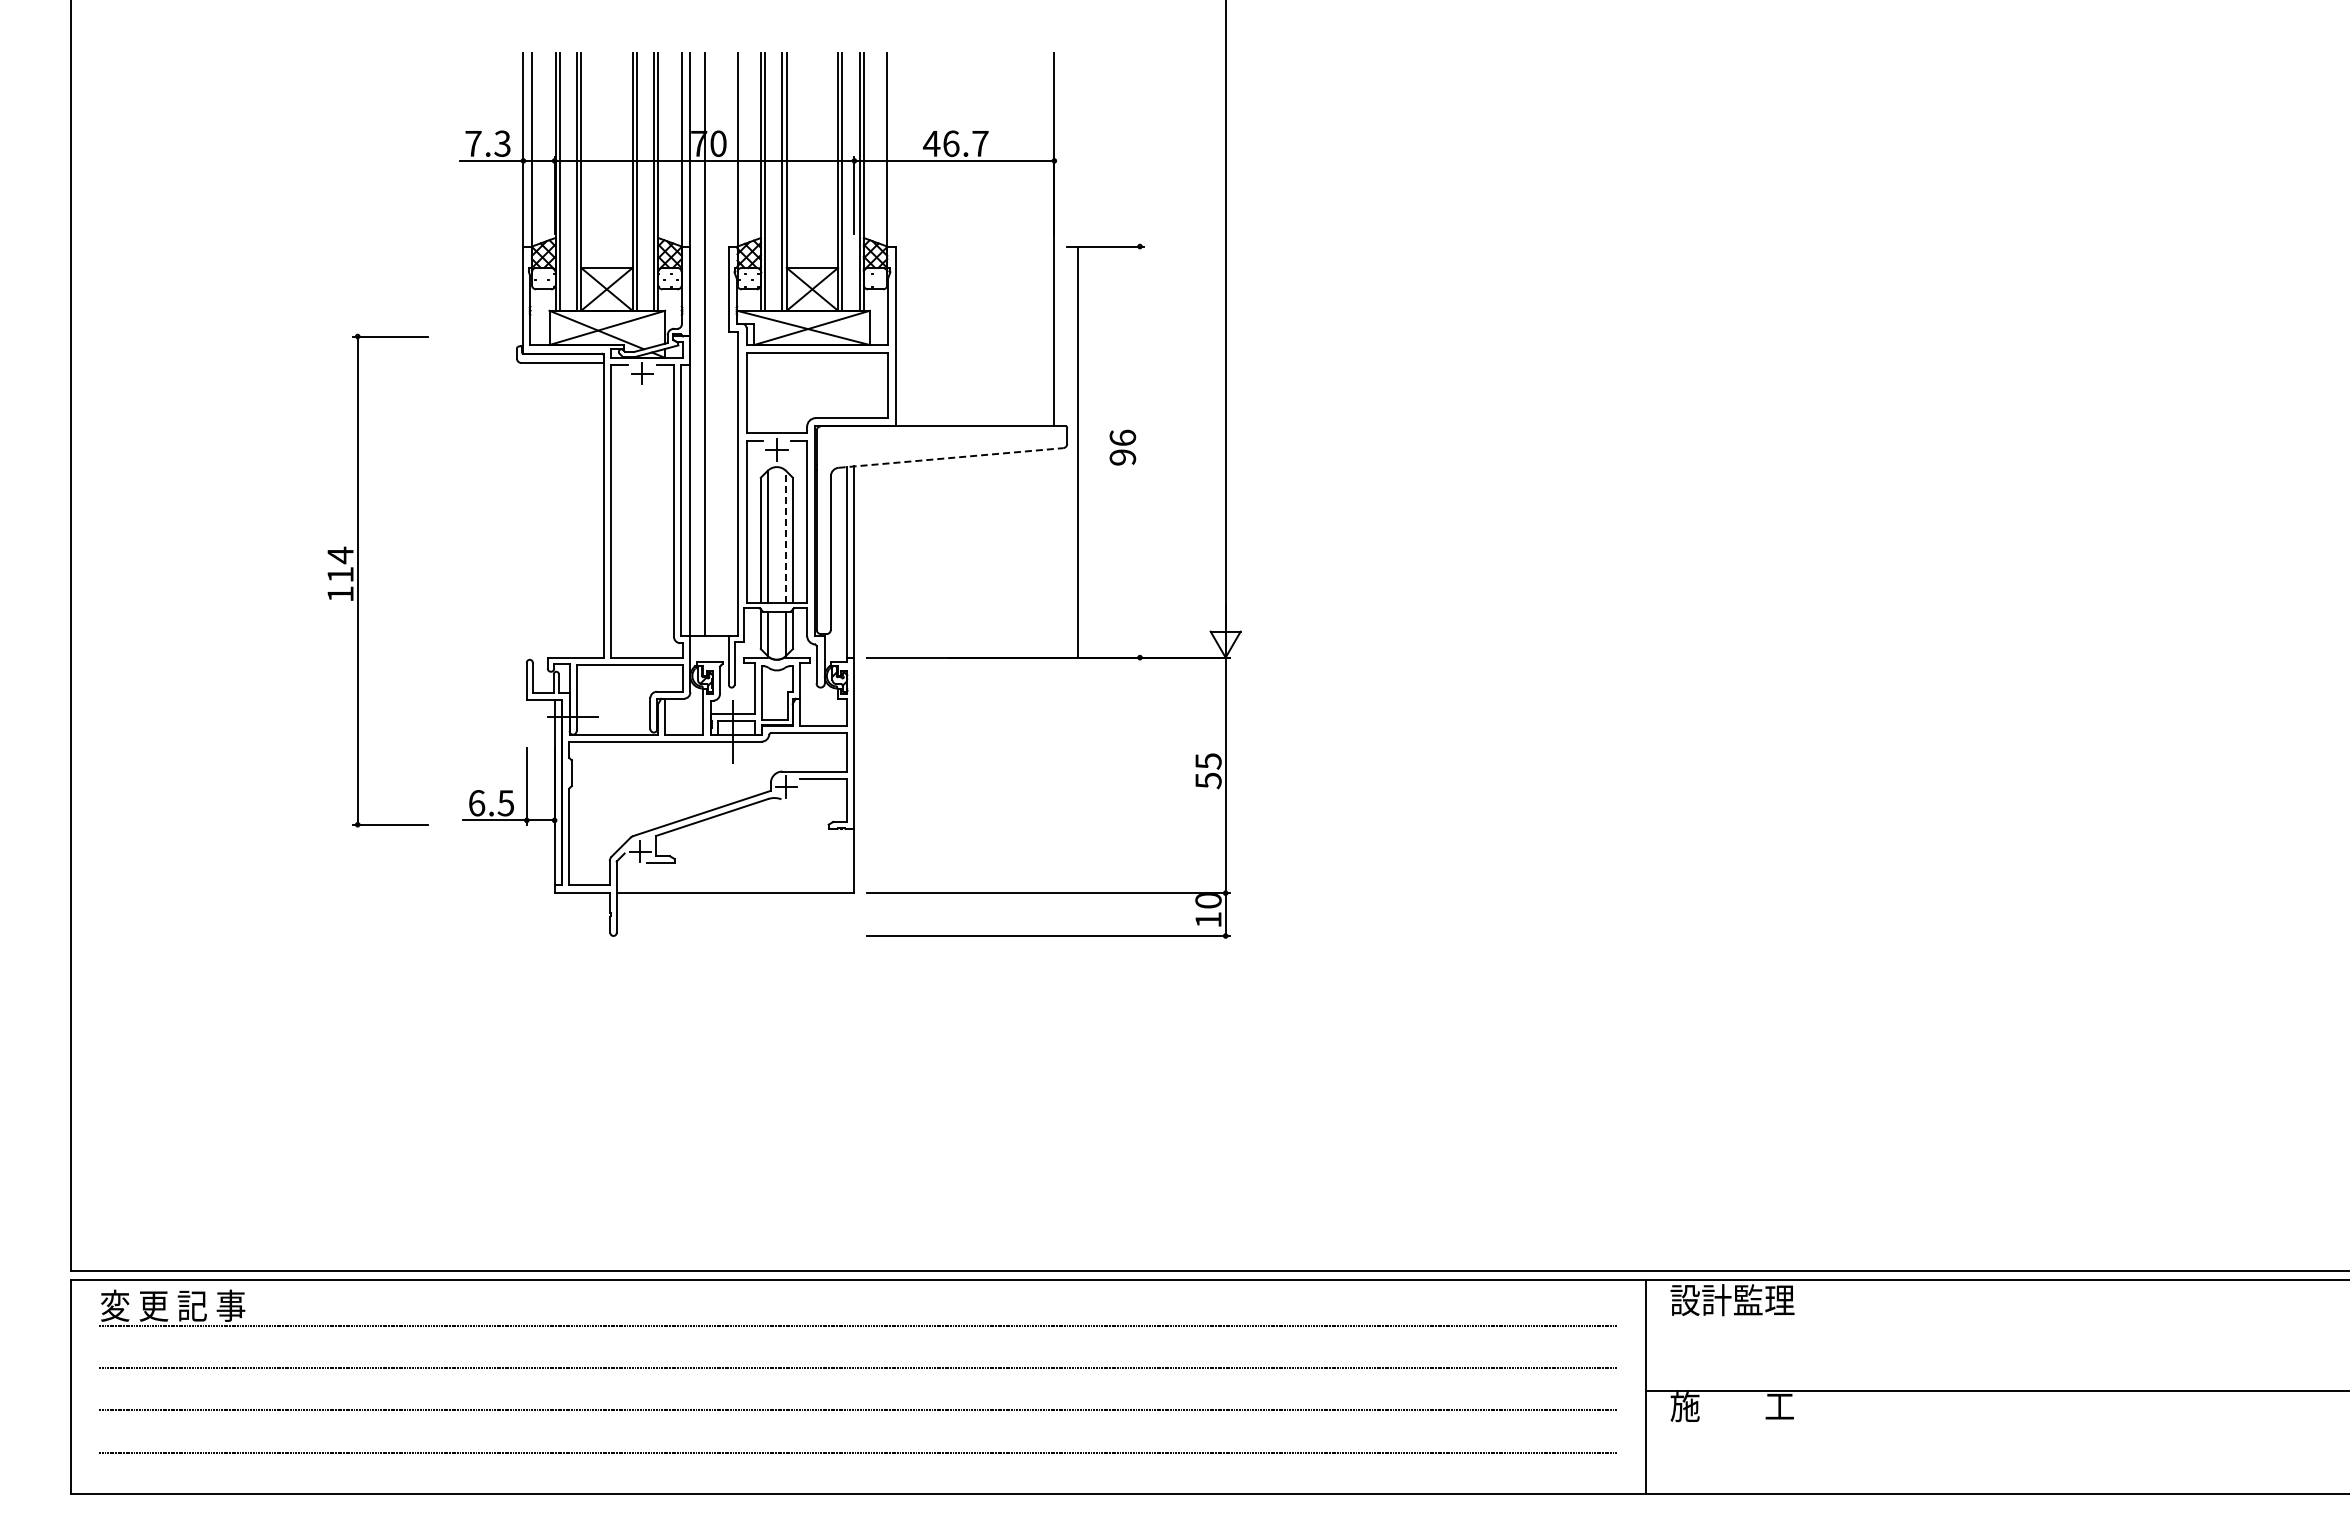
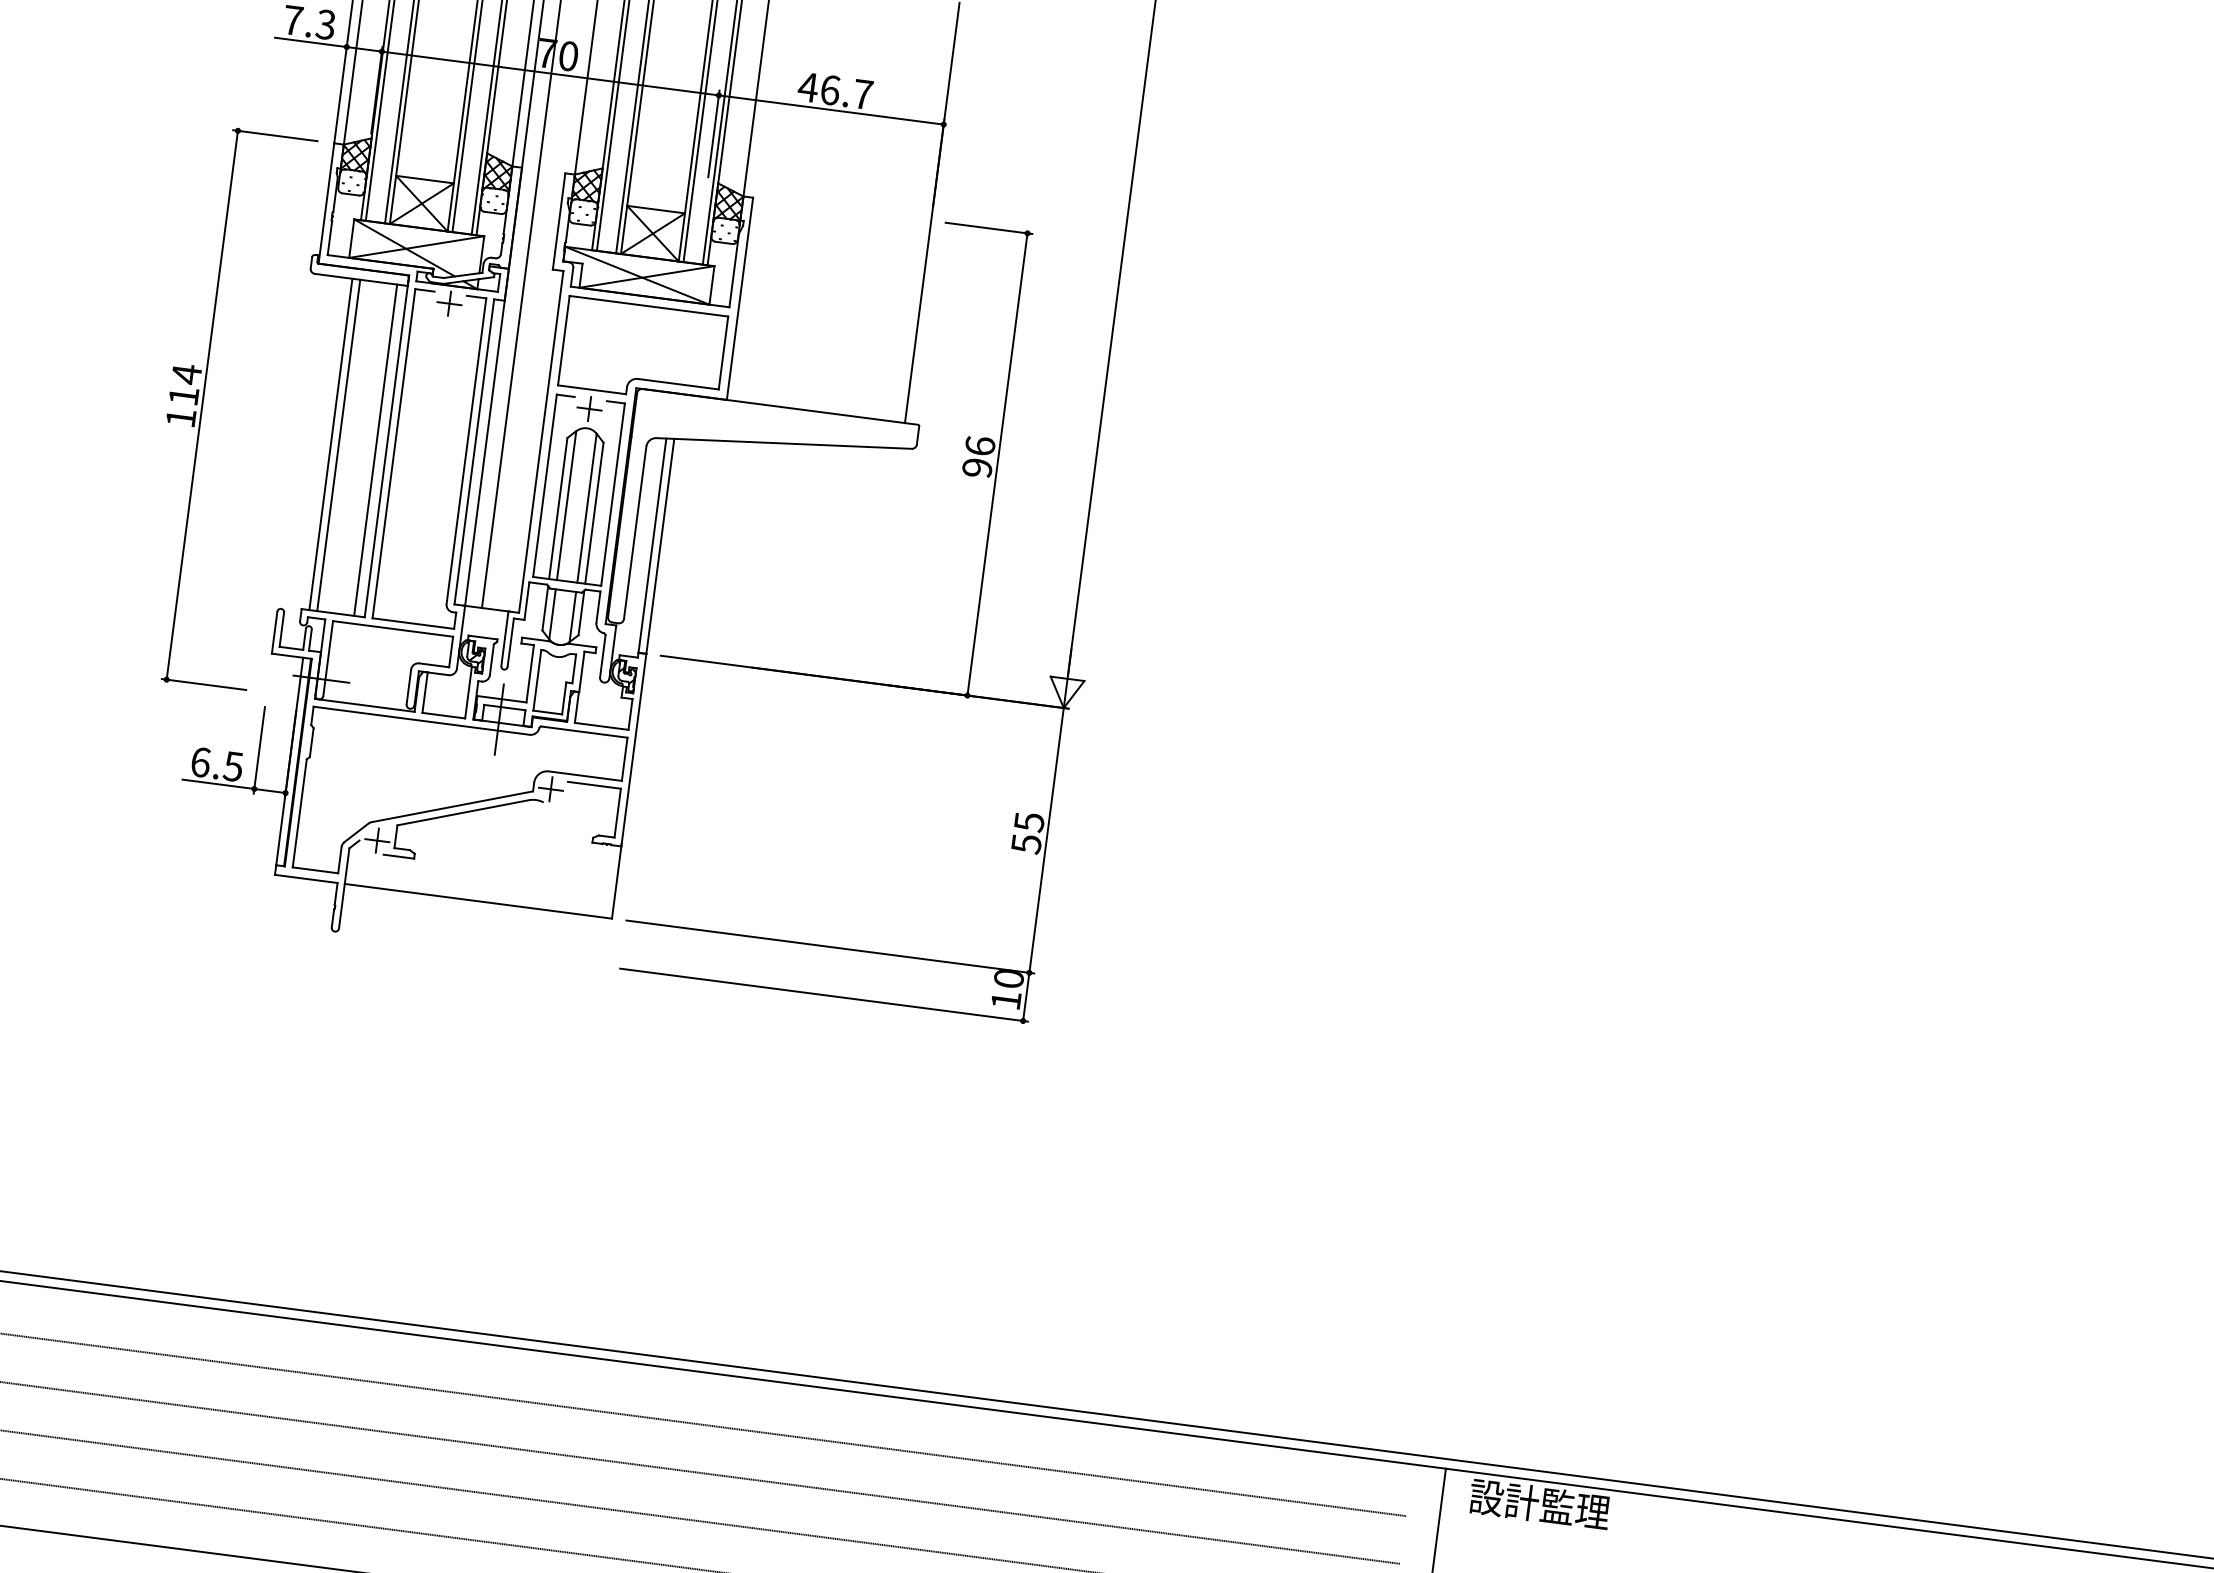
line: (1078, 451) -> (998, 463), moved
line: (950, 457) -> (783, 442), dashed -> solid
line: (554, 509) -> (330, 443), added
line: (561, 509) -> (338, 444), added
line: (594, 509) -> (375, 449), added
line: (785, 536) -> (586, 507), dashed -> solid
part: (358, 580) -> (203, 405), moved

